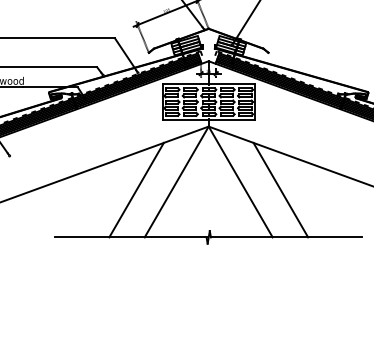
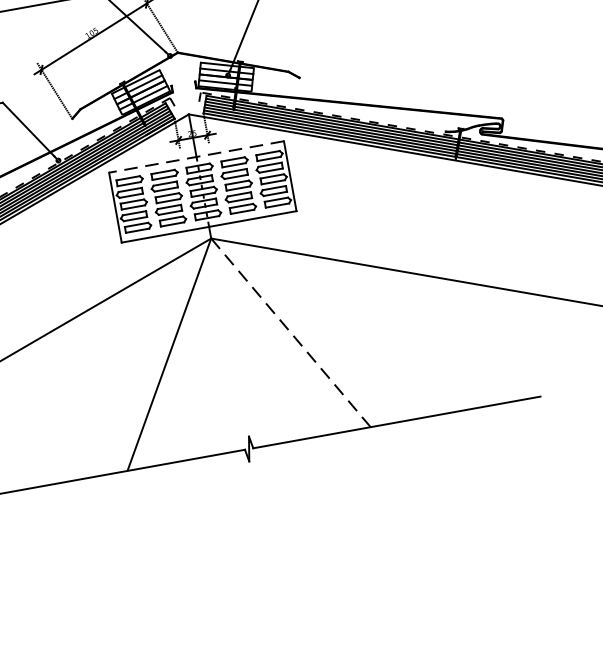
line: (208, 83) -> (196, 156), solid -> dashed
line: (240, 181) -> (290, 332), solid -> dashed
line: (136, 189) -> (95, 382), removed
line: (280, 189) -> (369, 333), removed

